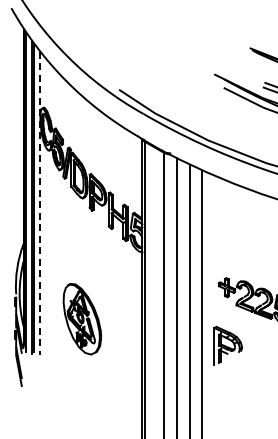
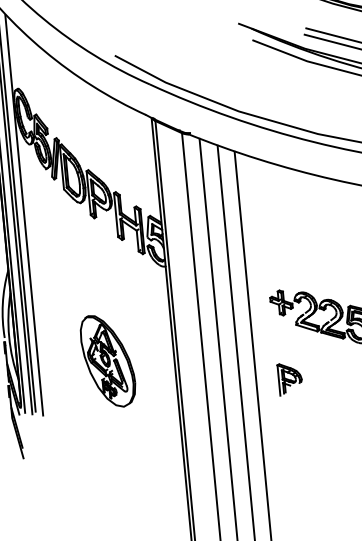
line: (39, 203) -> (24, 215), dashed -> solid
part: (82, 319) -> (108, 361), moved
part: (227, 344) -> (289, 377), size x0.62

